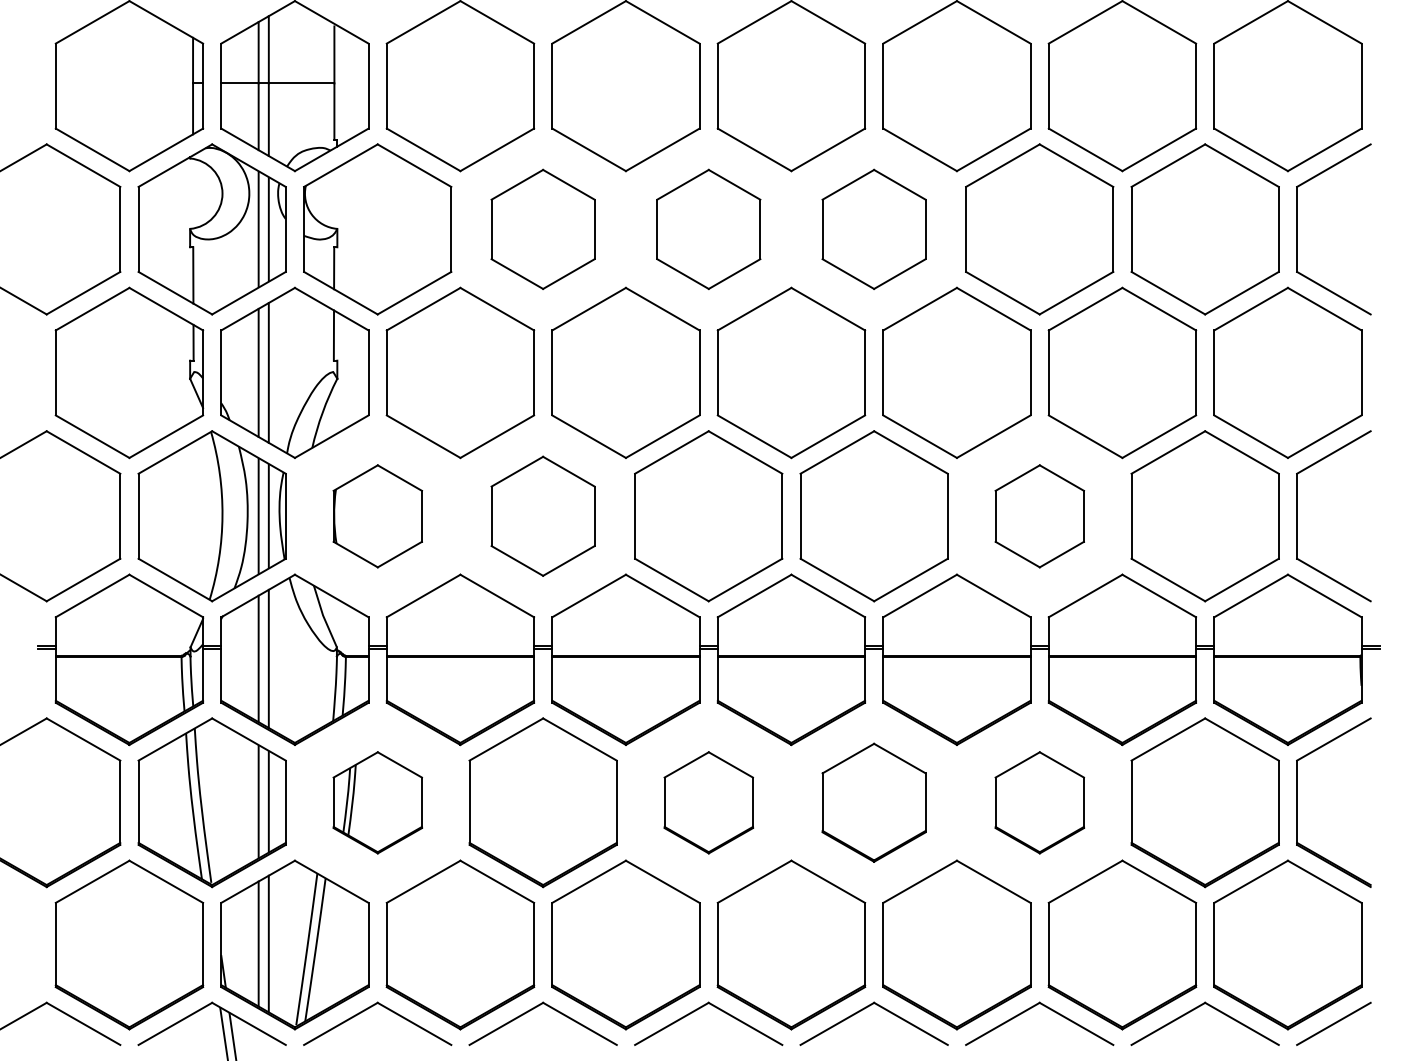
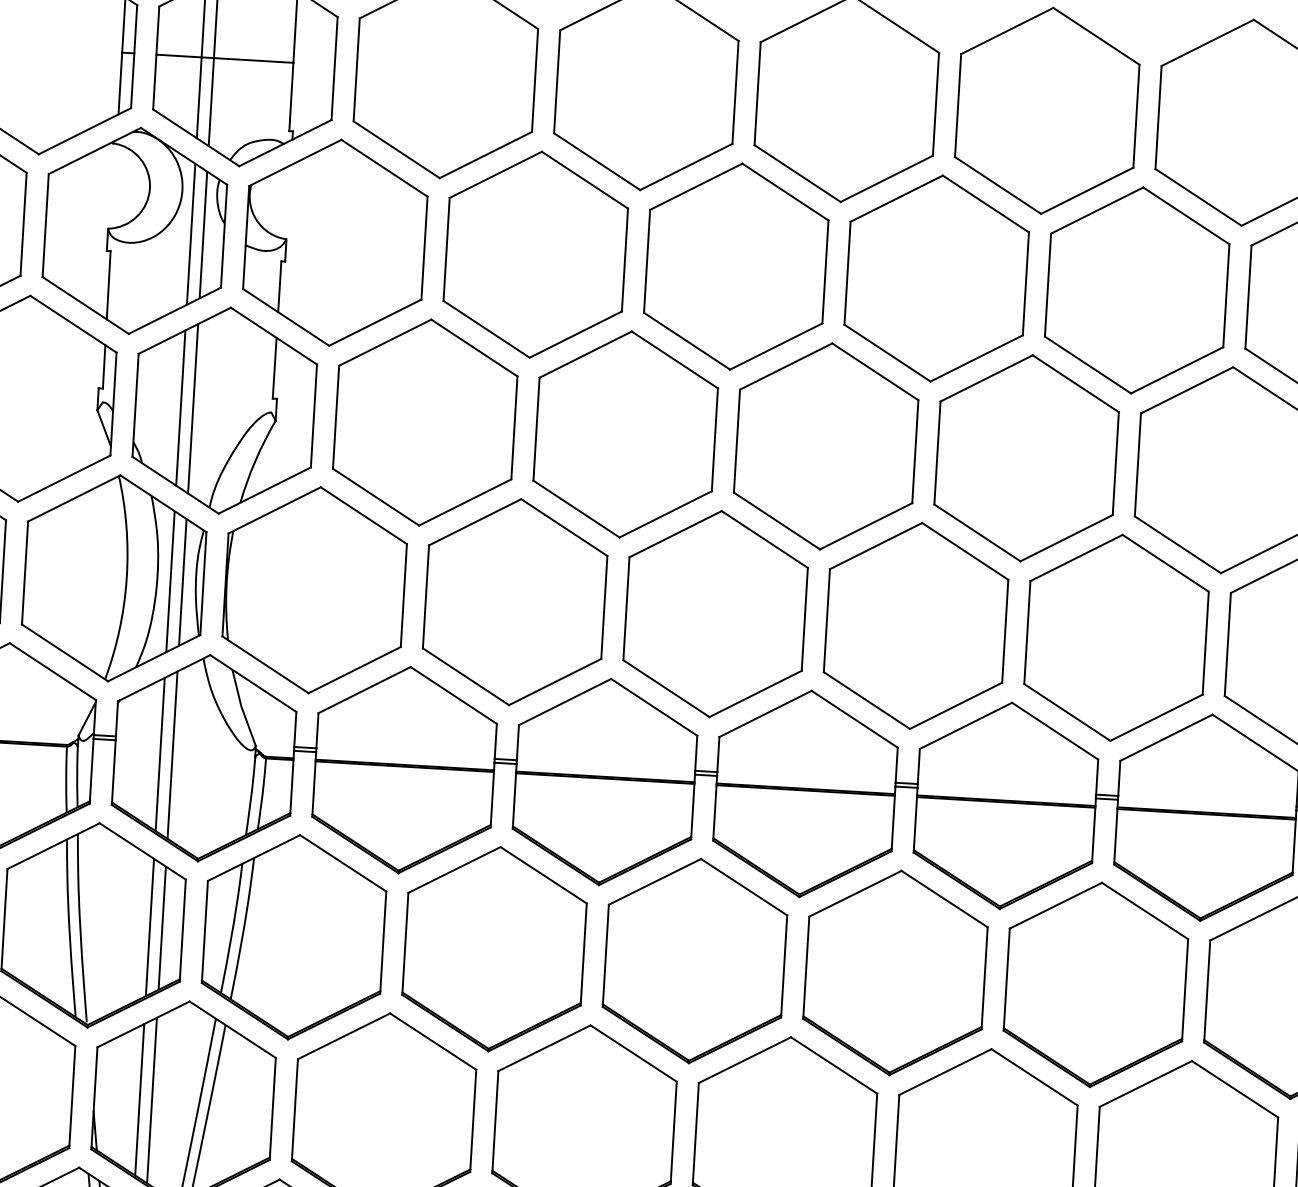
part: (542, 229) -> (534, 254), size x1.43
part: (708, 229) -> (736, 266), size x1.43
part: (873, 229) -> (935, 278), size x1.43
part: (377, 516) -> (314, 590), size x1.67
part: (542, 516) -> (514, 602), size x1.43
part: (1039, 516) -> (1116, 638), size x1.67
part: (377, 802) -> (293, 936), size x1.67
part: (708, 802) -> (694, 960), size x1.67
part: (873, 802) -> (894, 972), size x1.43
part: (1039, 802) -> (1095, 984), size x1.67

